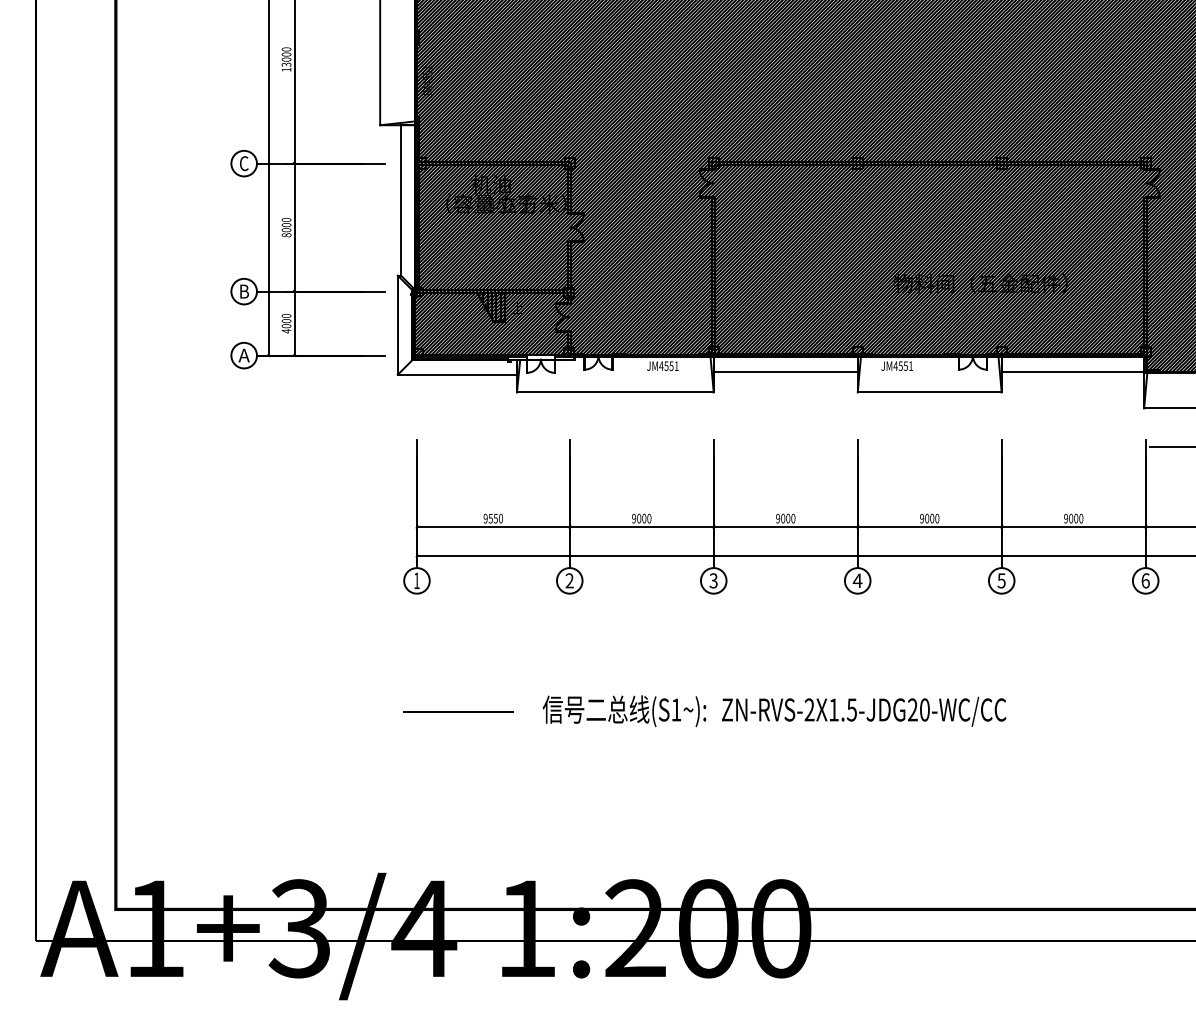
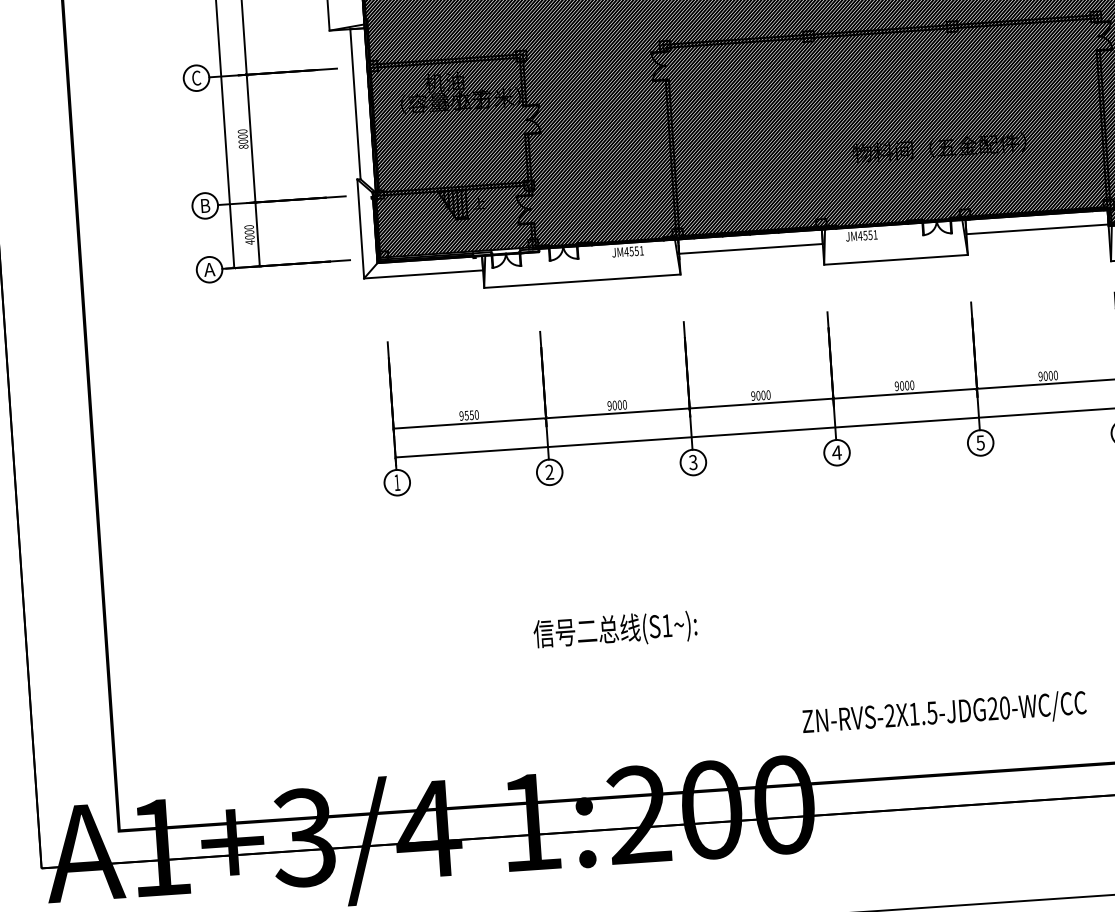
line: (458, 711) -> (447, 610), removed
text: (624, 711) -> (615, 630), moved
text: (864, 711) -> (944, 713), moved

